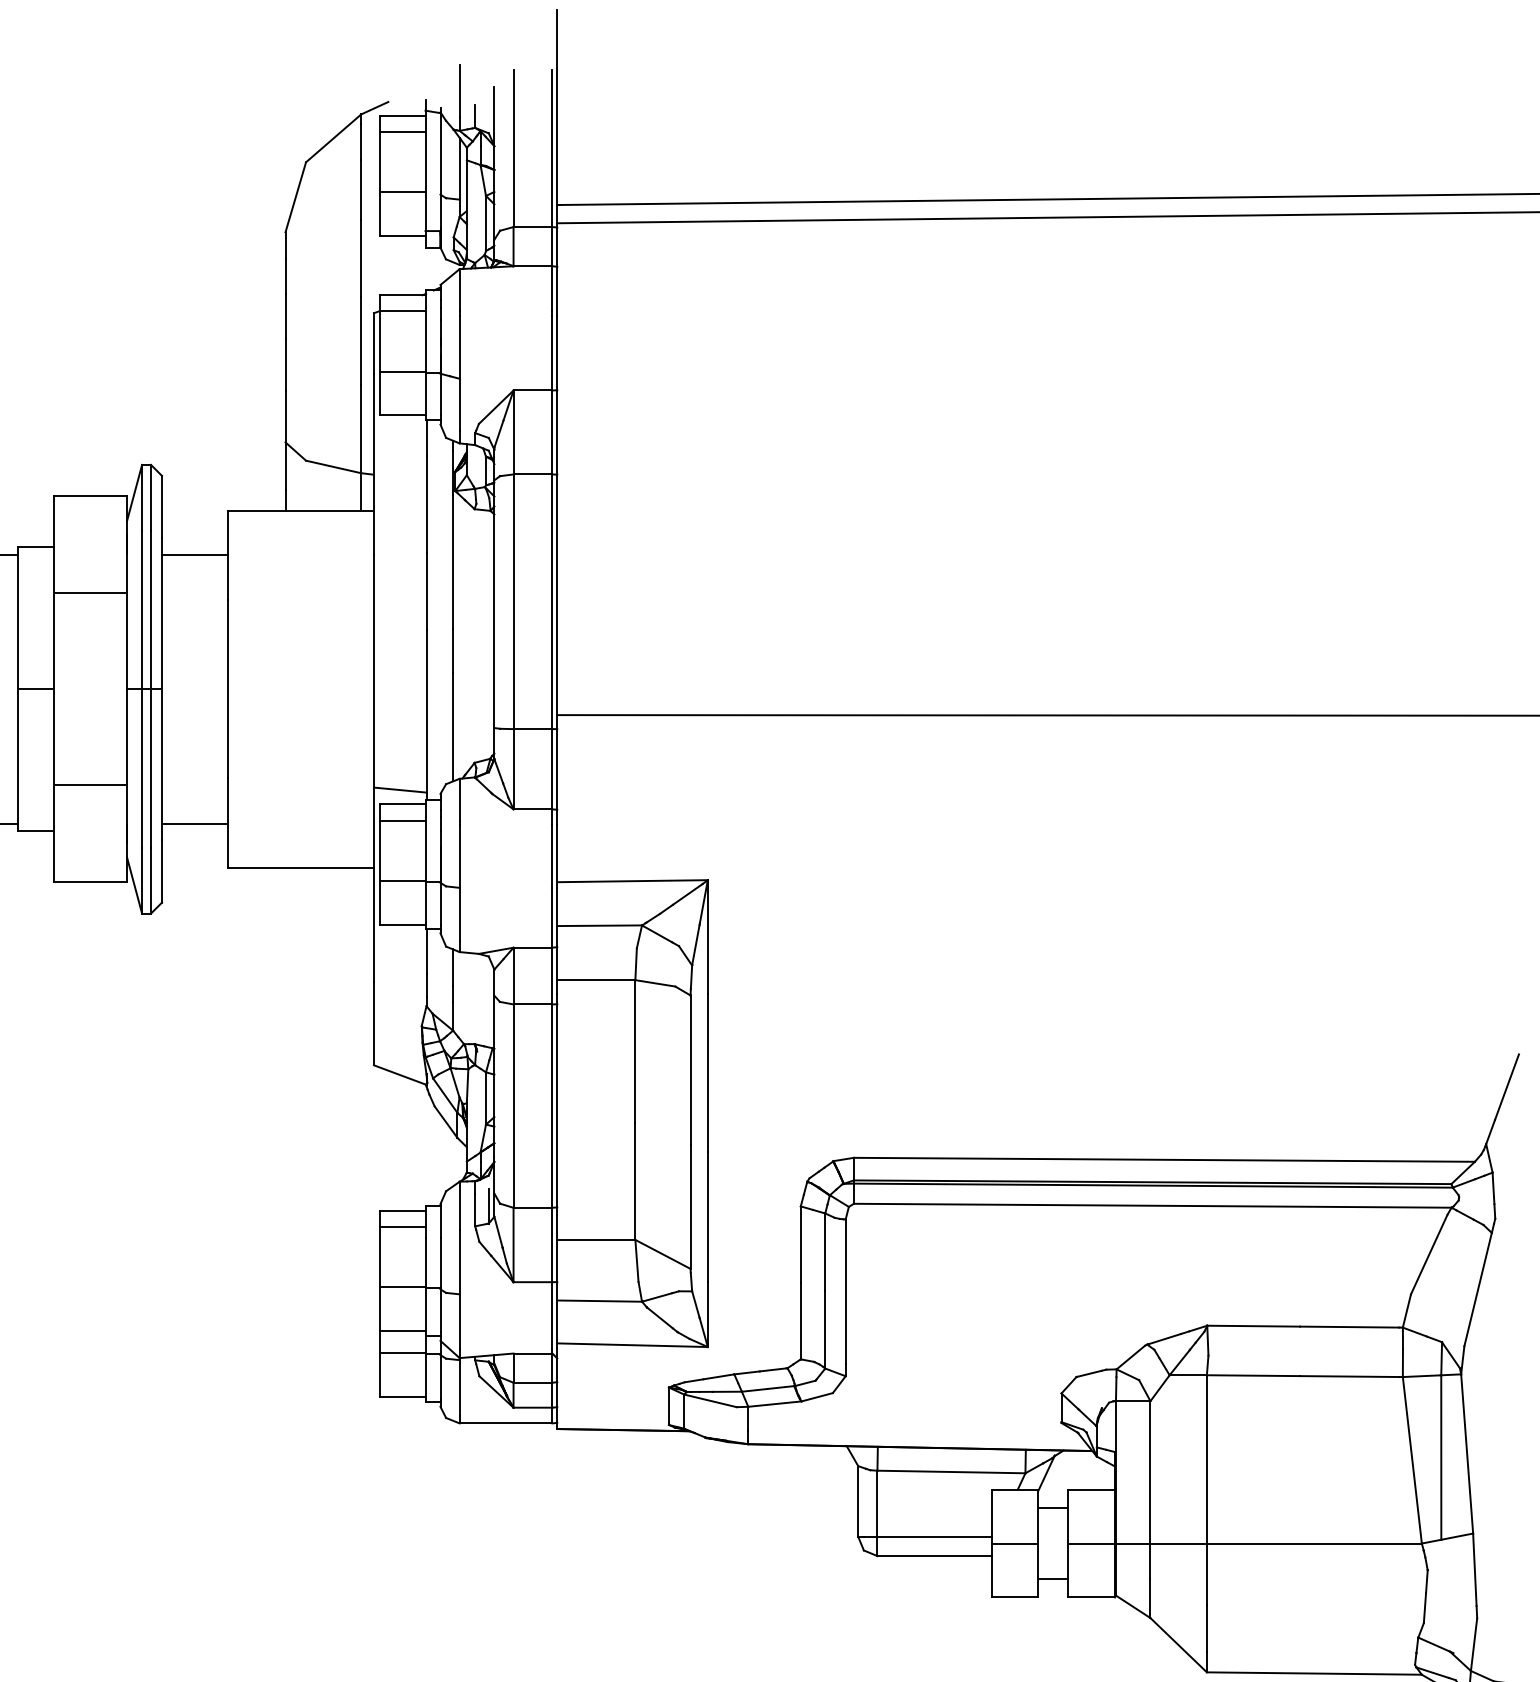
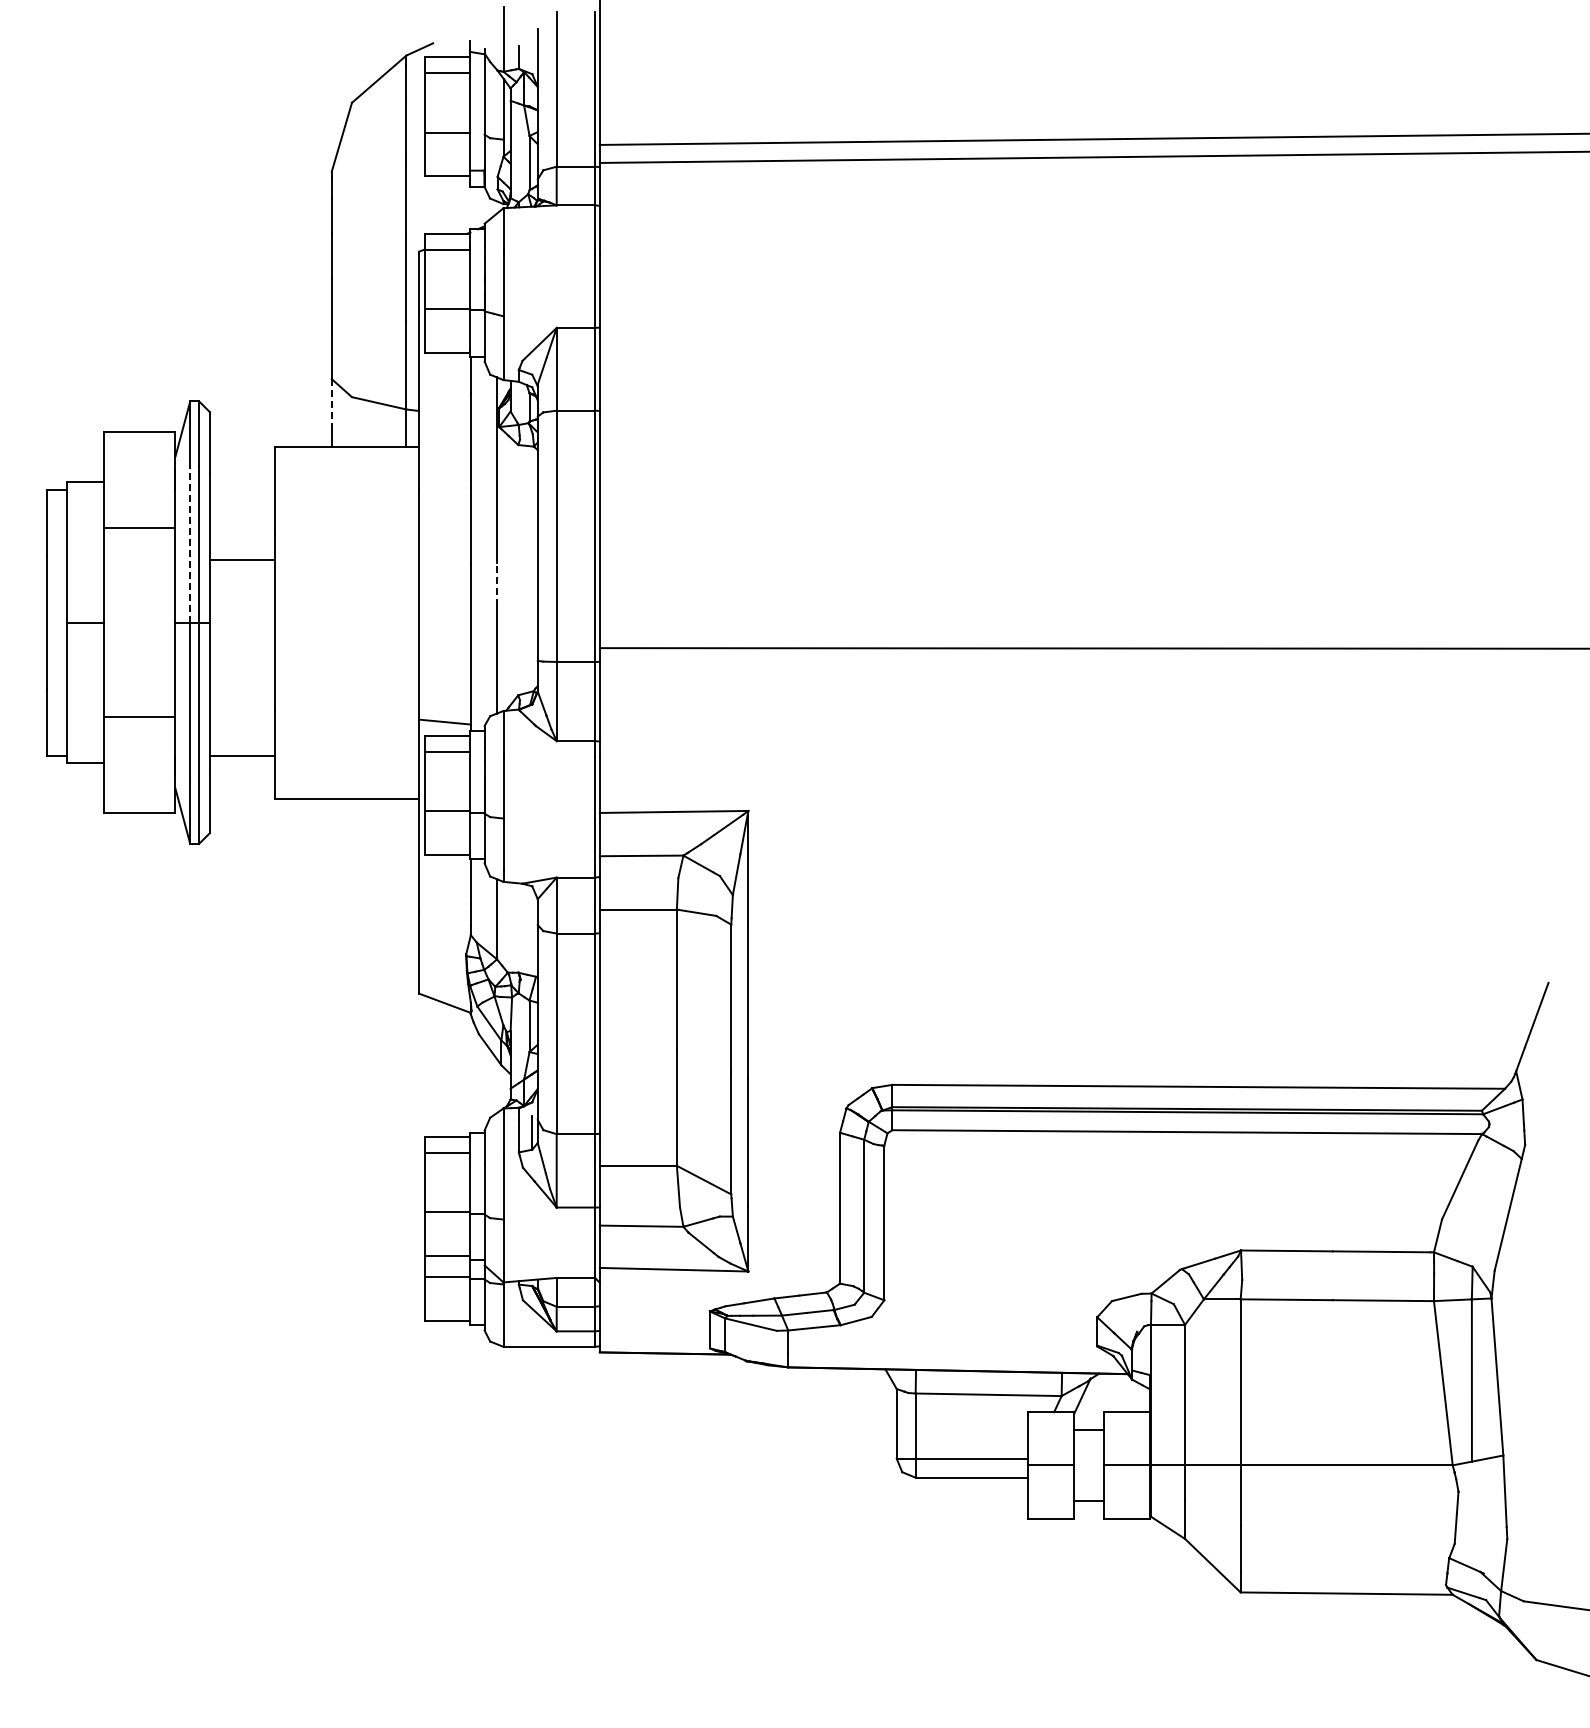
line: (285, 467) -> (331, 403), solid -> dashed
line: (194, 554) -> (241, 559), moved
line: (142, 609) -> (190, 543), solid -> dashed
line: (453, 650) -> (497, 584), solid -> dashed

